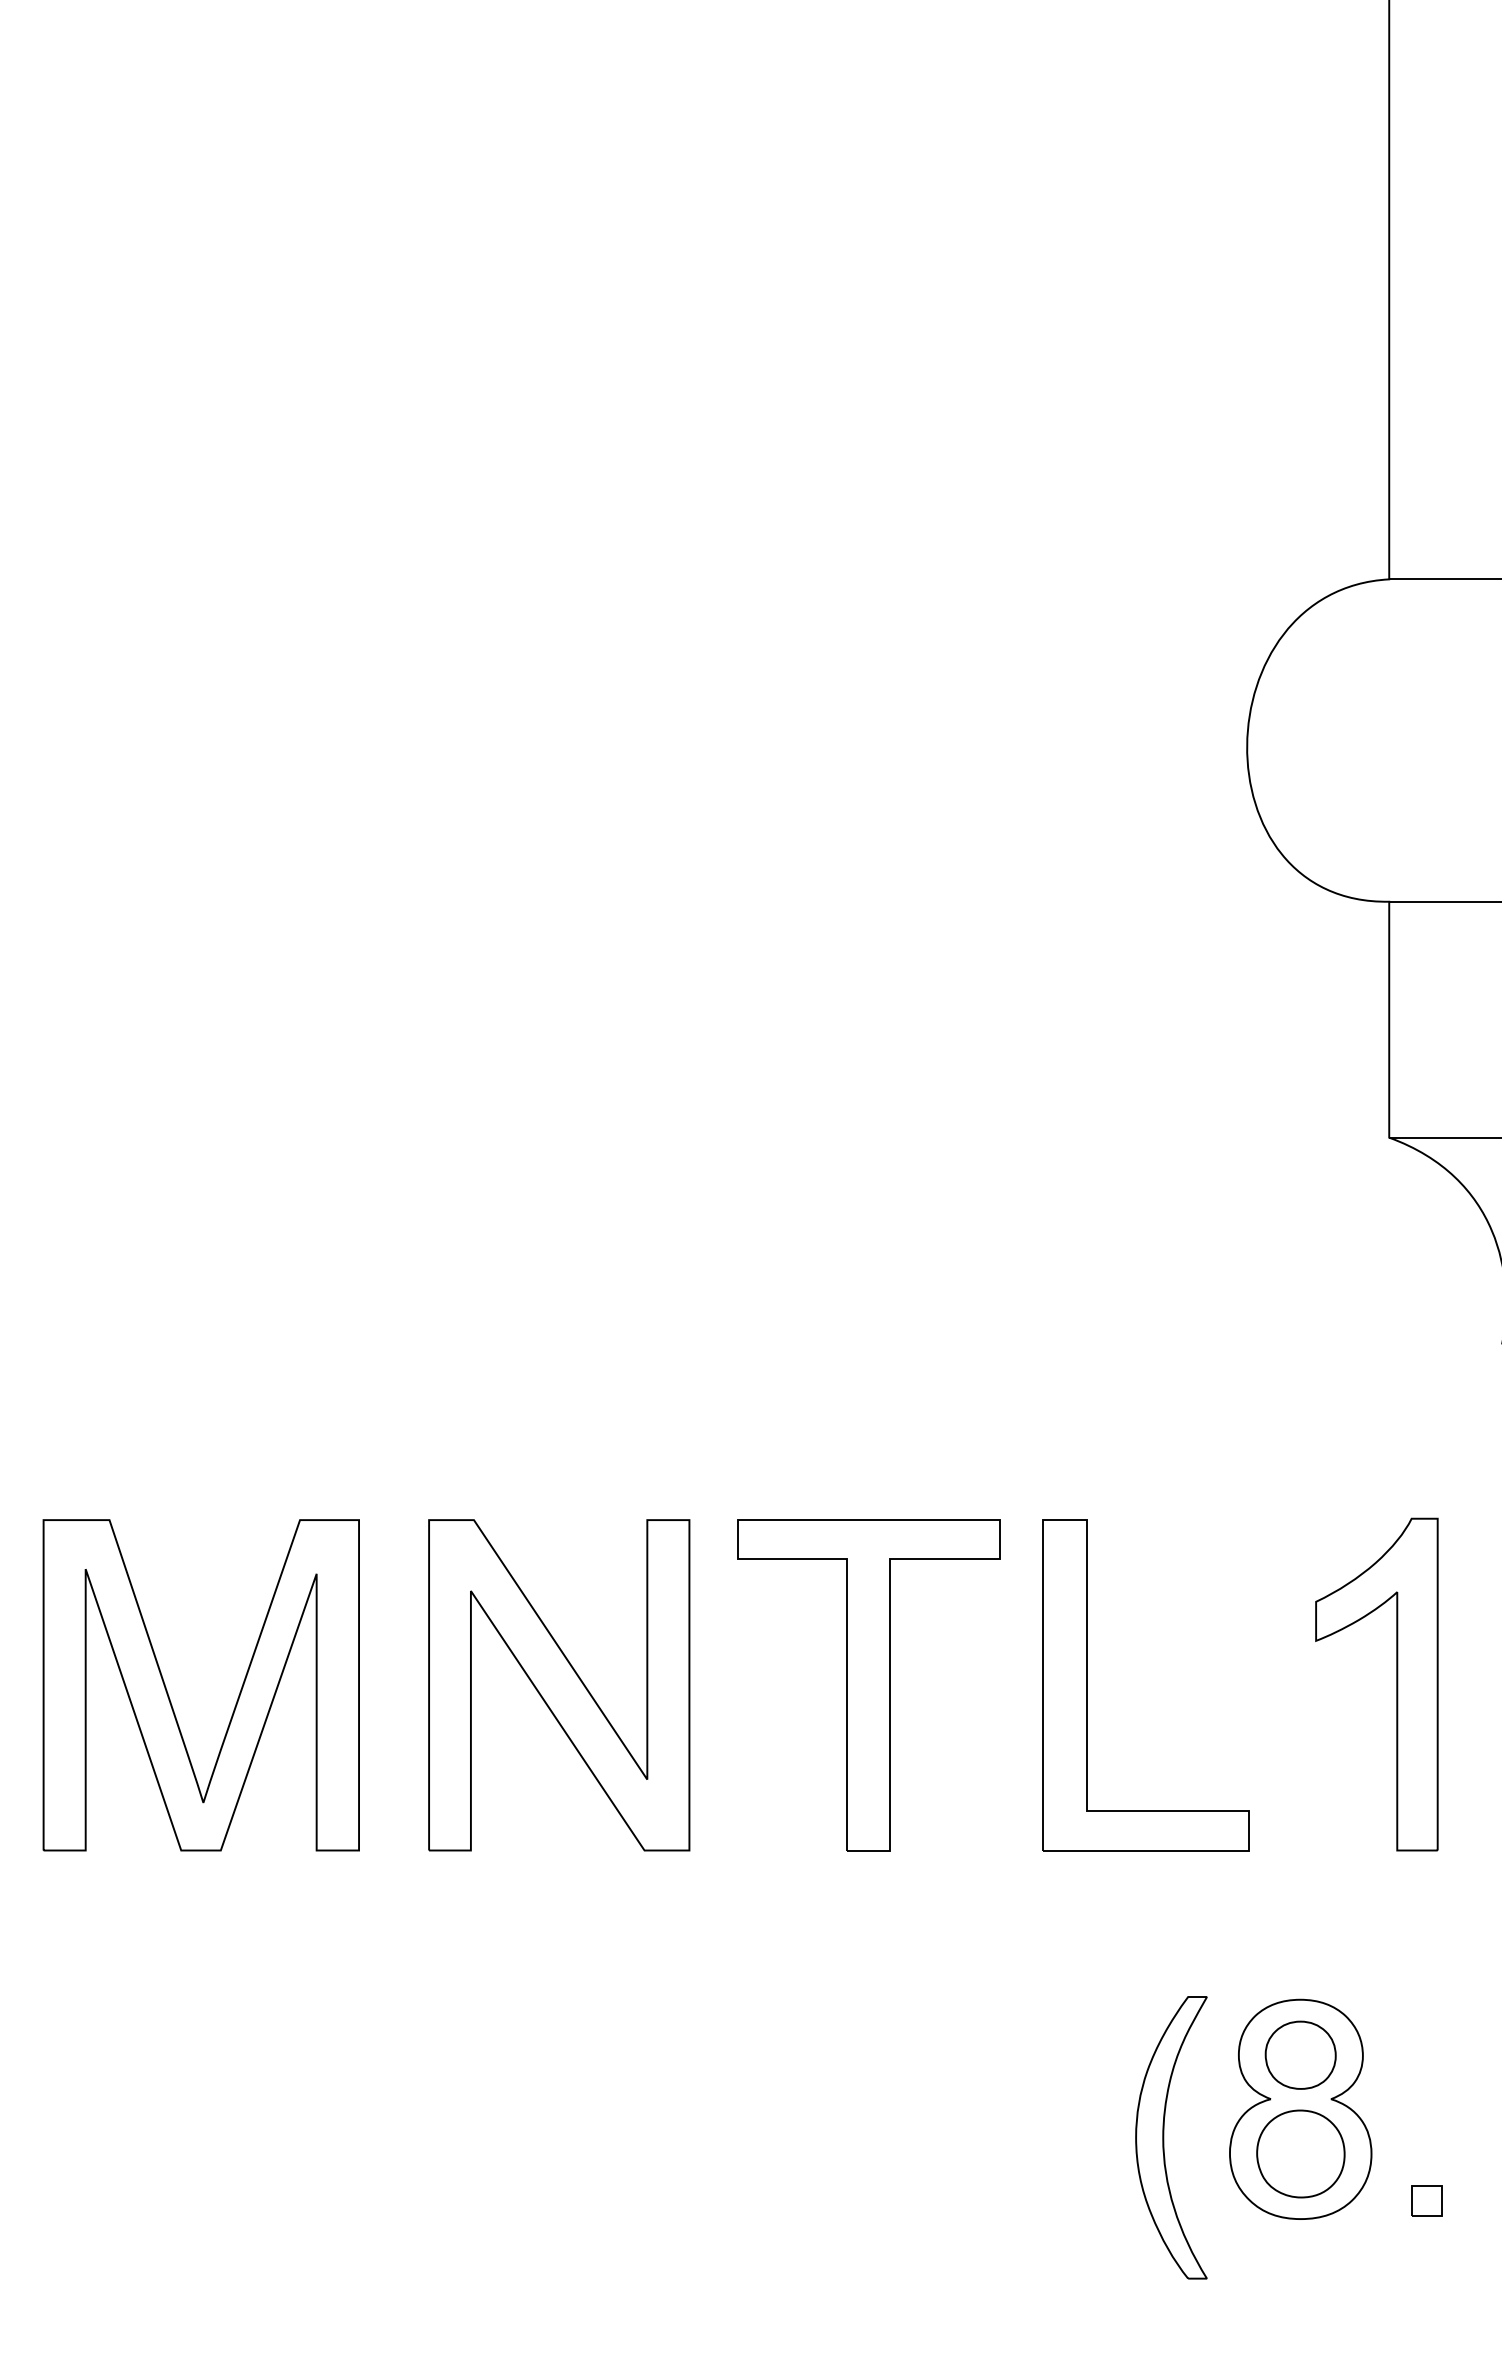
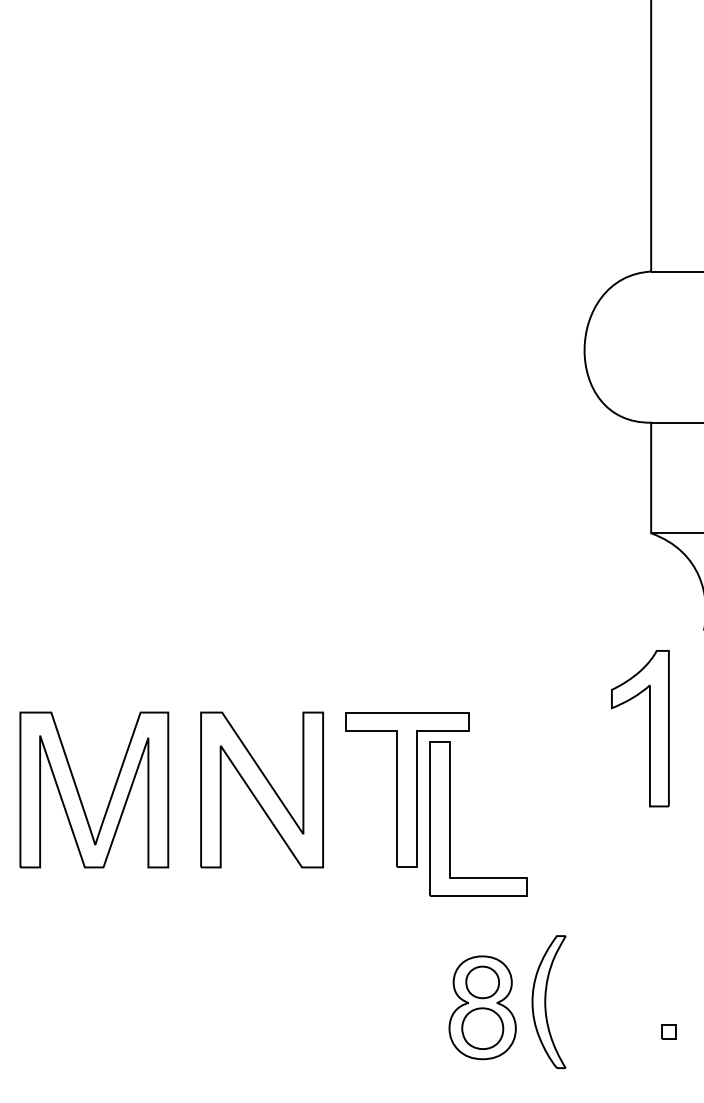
part: (1086, 1684) -> (450, 818), moved
part: (1396, 1684) -> (649, 728), moved
part: (1300, 2108) -> (482, 1007), moved

